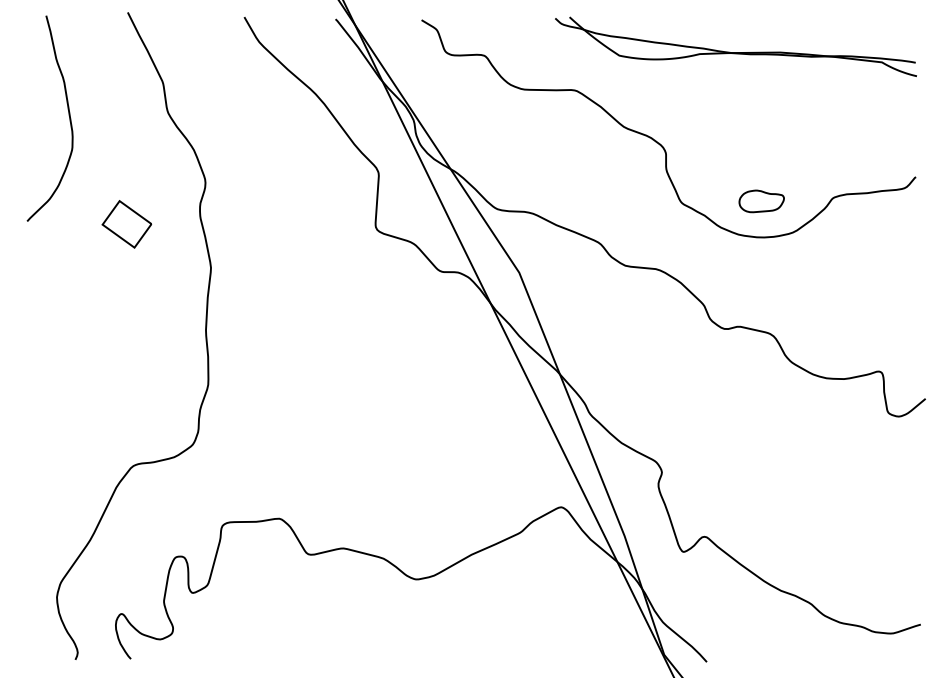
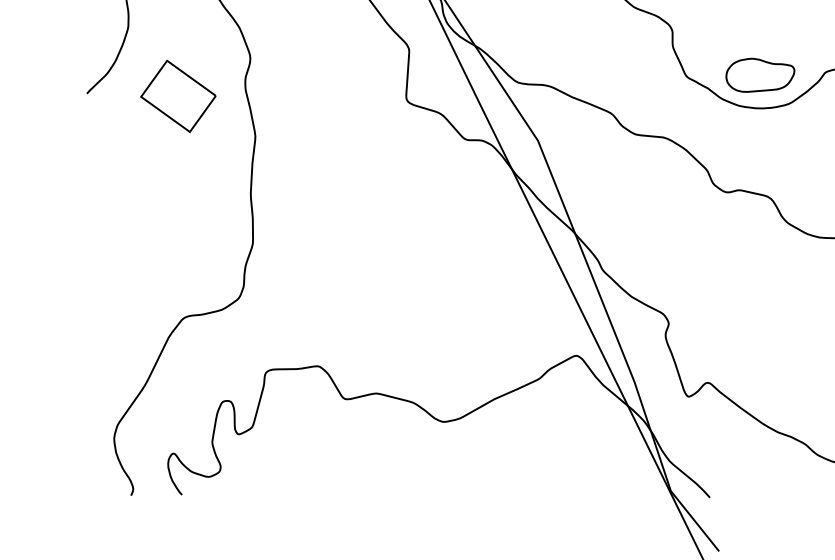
part: (761, 201) -> (760, 75), size x1.67
part: (126, 224) -> (177, 96), size x1.67

